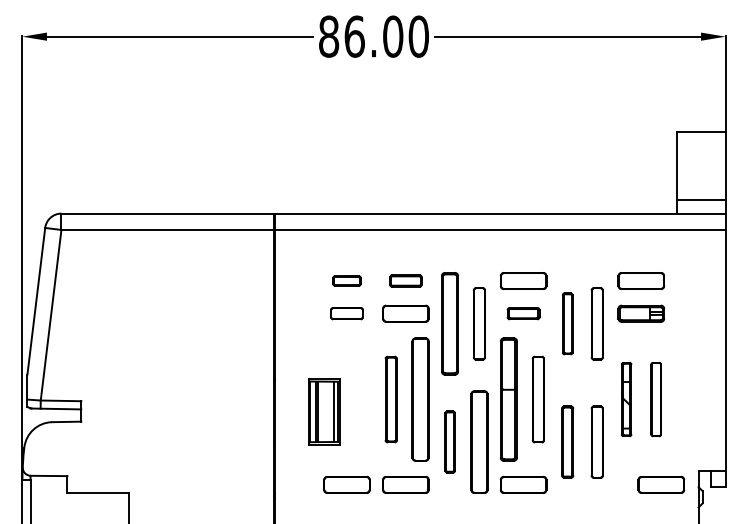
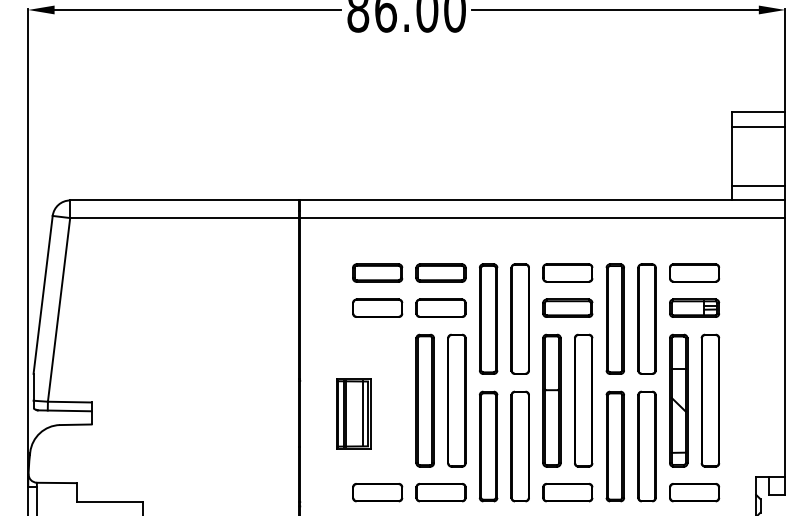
line: (700, 145) -> (758, 127), added
part: (346, 280) -> (377, 272), size x1.67
part: (405, 280) -> (440, 272), size x1.43
part: (346, 313) -> (377, 308), size x1.43
part: (523, 313) -> (567, 308), size x1.43
part: (479, 323) -> (520, 318), size x1.43
part: (567, 323) -> (615, 318), size x1.67
part: (597, 323) -> (647, 318), size x1.43
part: (391, 399) -> (425, 400), size x1.43
part: (538, 399) -> (583, 400), size x1.43
part: (626, 399) -> (678, 400), size x1.67
part: (656, 399) -> (710, 400), size x1.67
part: (450, 441) -> (489, 445), size x1.67
part: (567, 441) -> (615, 445), size x1.43
part: (597, 441) -> (647, 445), size x1.43
part: (661, 484) -> (694, 492), moved

